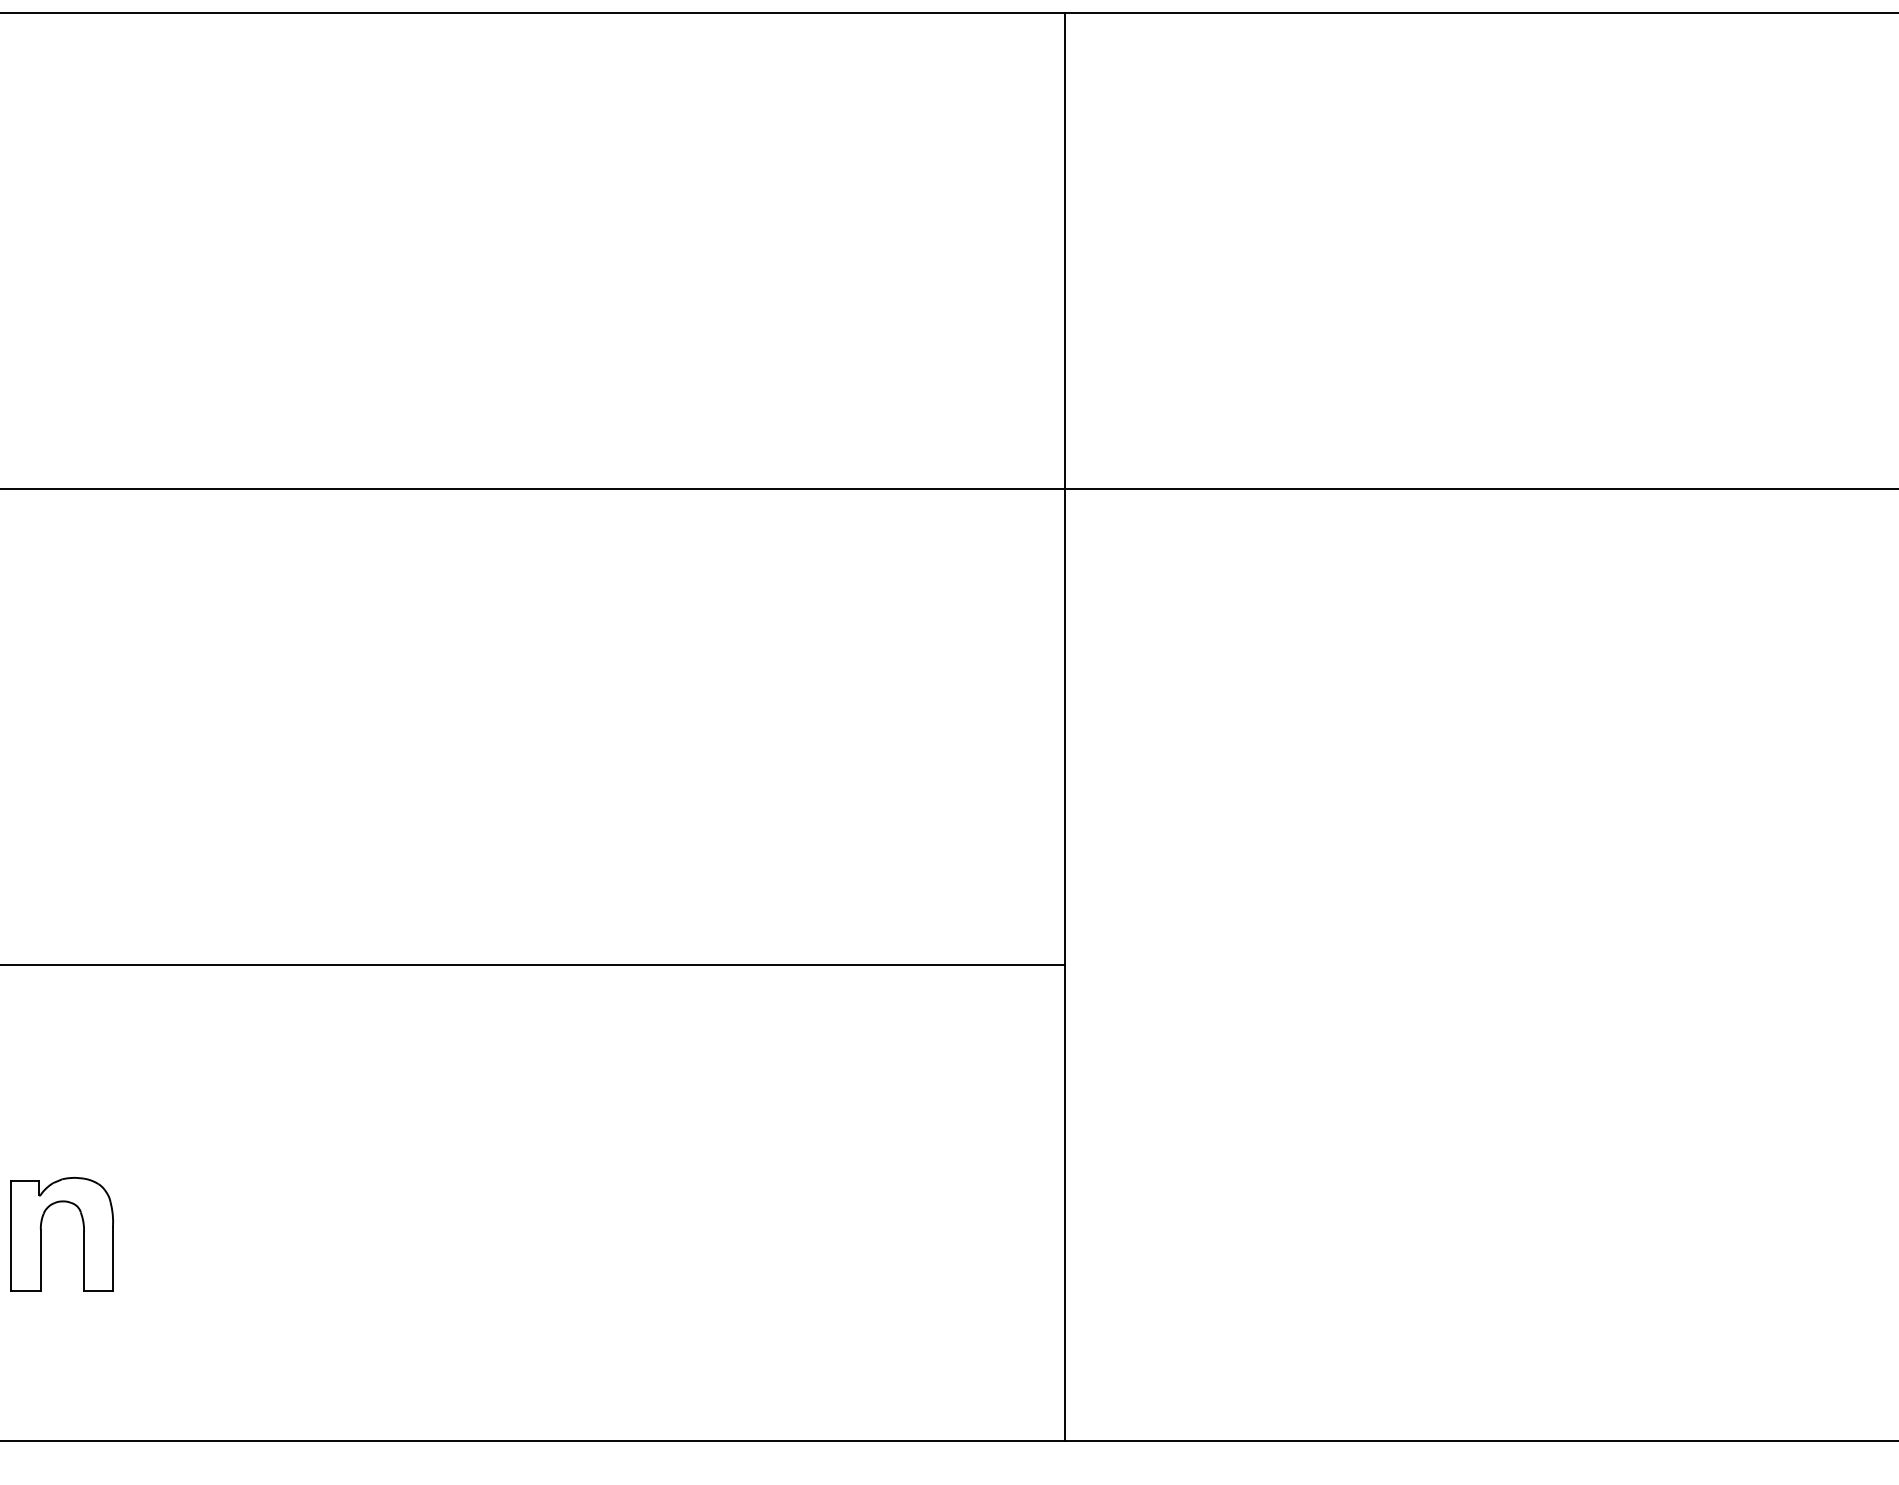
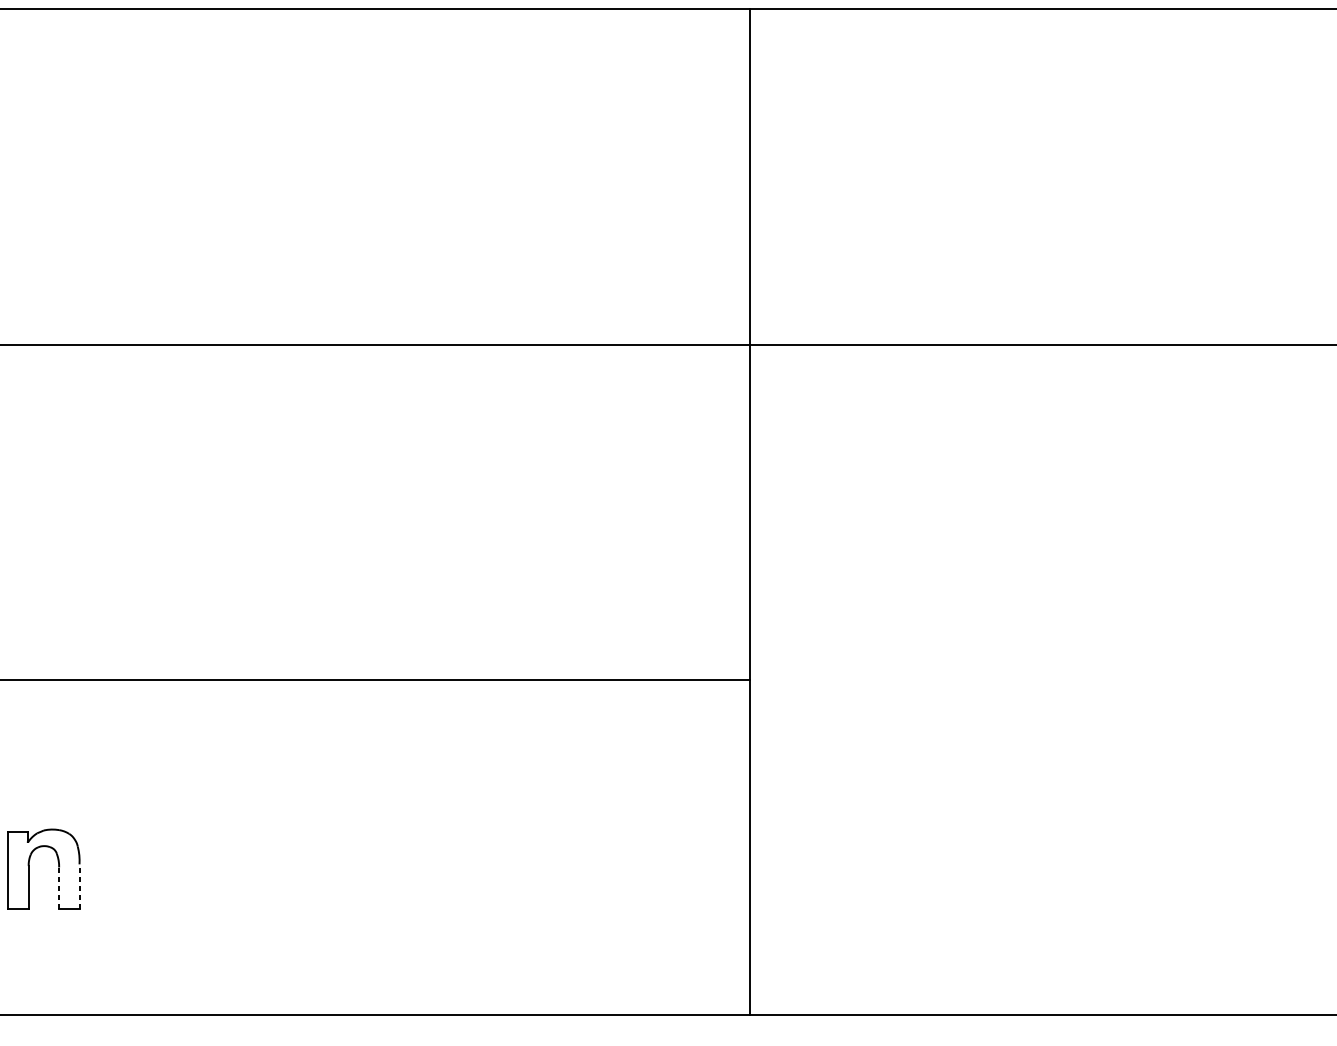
line: (113, 1259) -> (79, 887), solid -> dashed
line: (84, 1261) -> (59, 888), solid -> dashed

